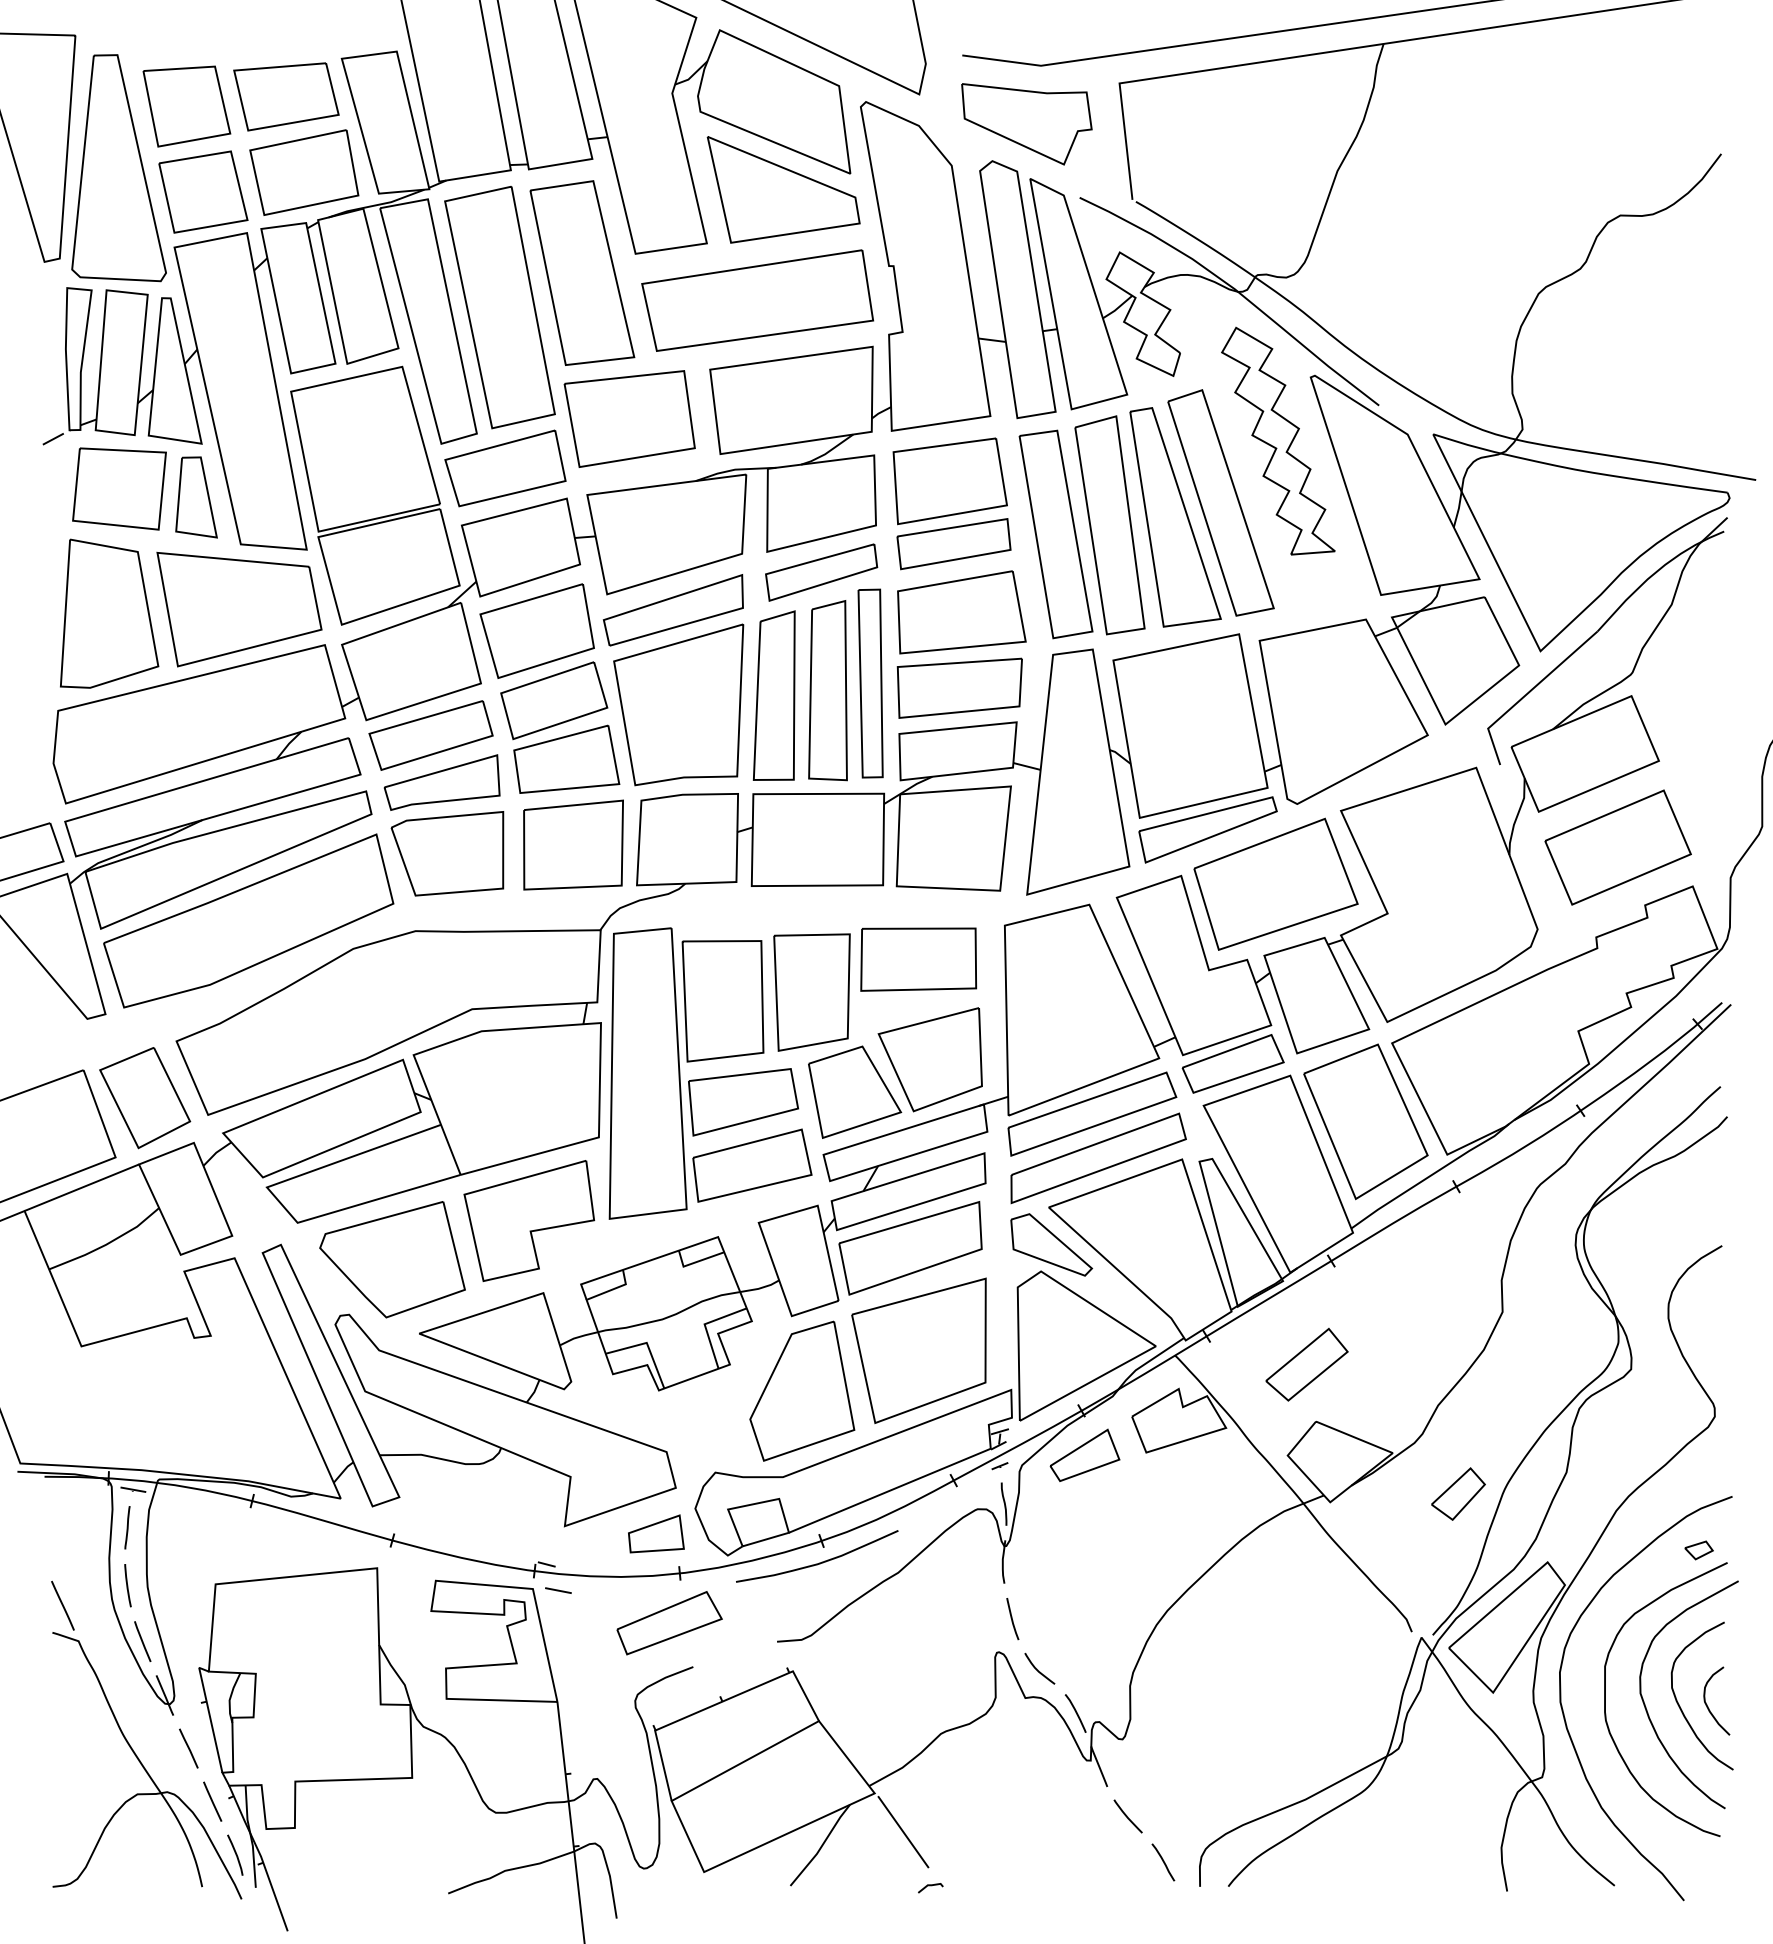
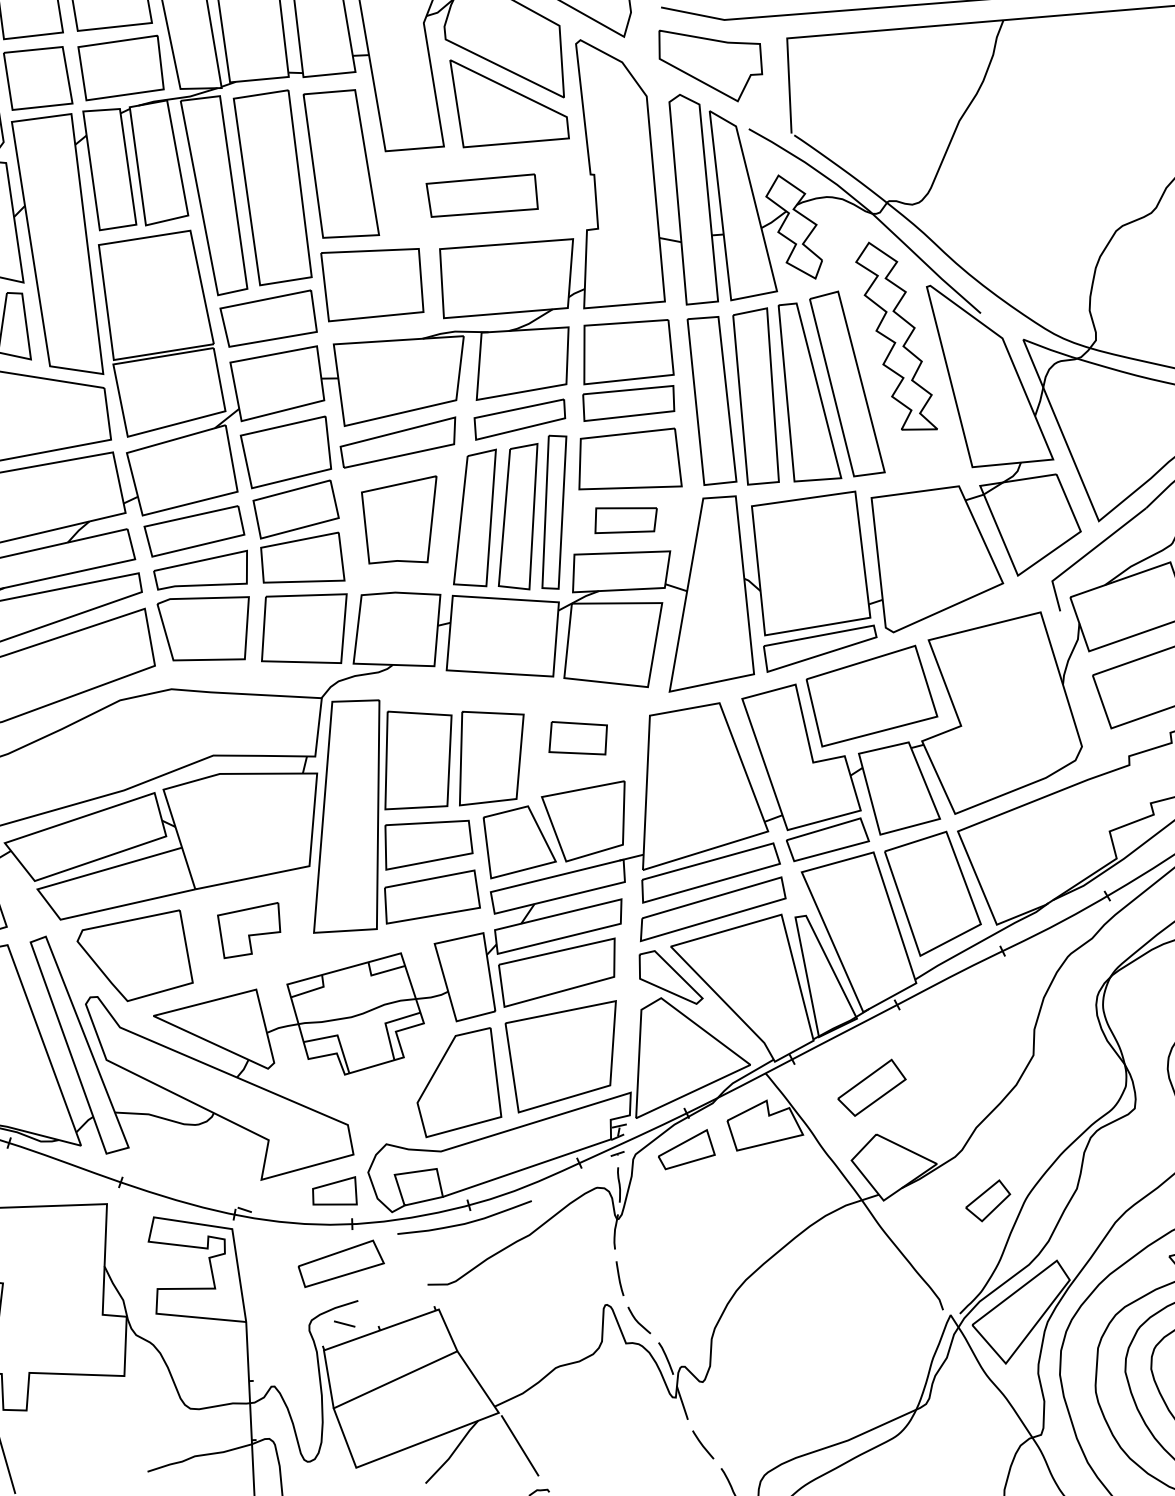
part: (757, 300) -> (482, 195), size x0.6
part: (959, 687) -> (625, 520), size x0.6
part: (678, 704) -> (396, 519), size x0.7
part: (918, 959) -> (578, 738), size x0.6
part: (529, 1220) -> (248, 929), size x0.6
line: (558, 1590) -> (344, 1323), moved

